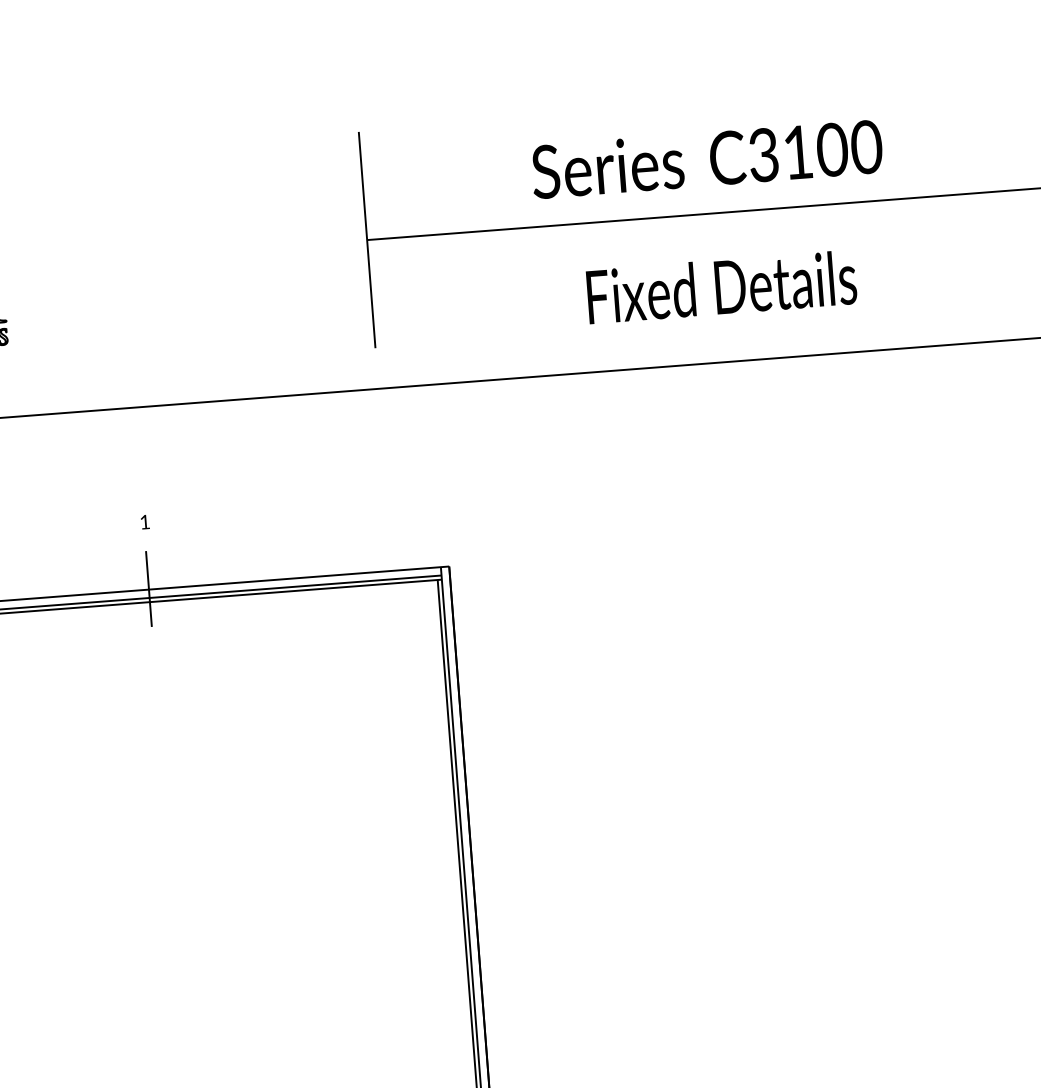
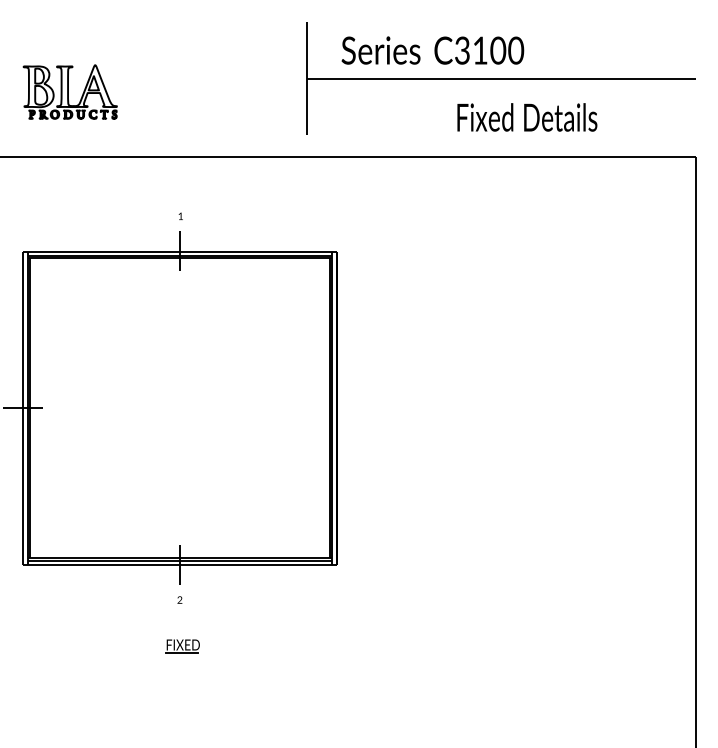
text: (706, 159) -> (432, 50), moved
text: (722, 287) -> (527, 117), moved

